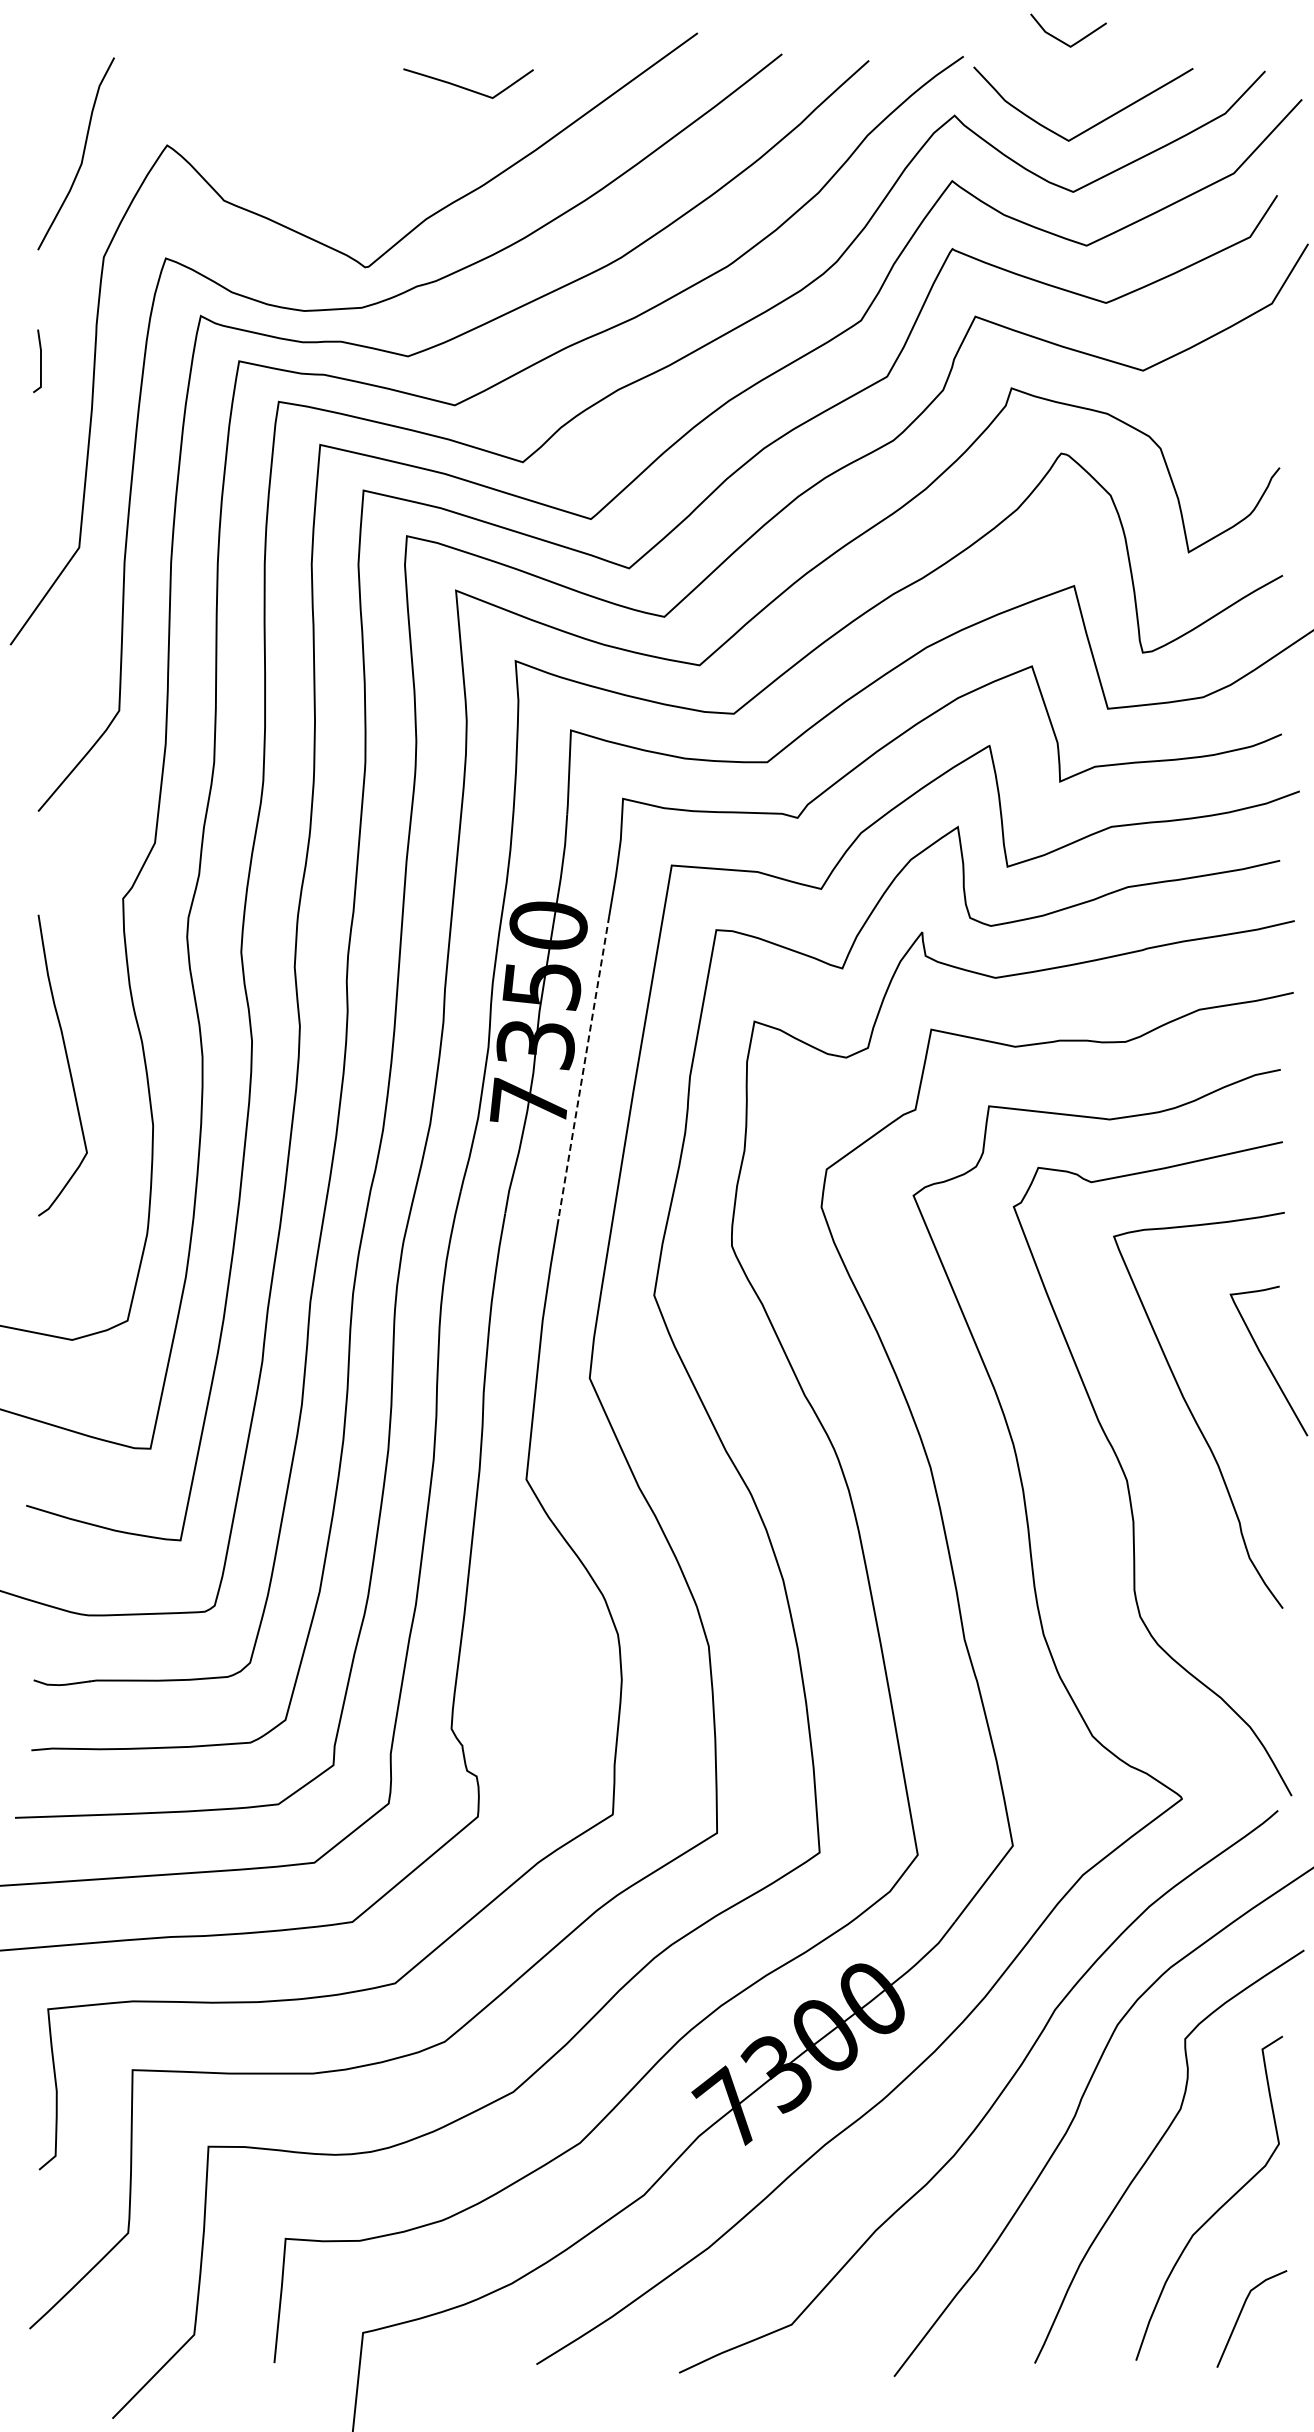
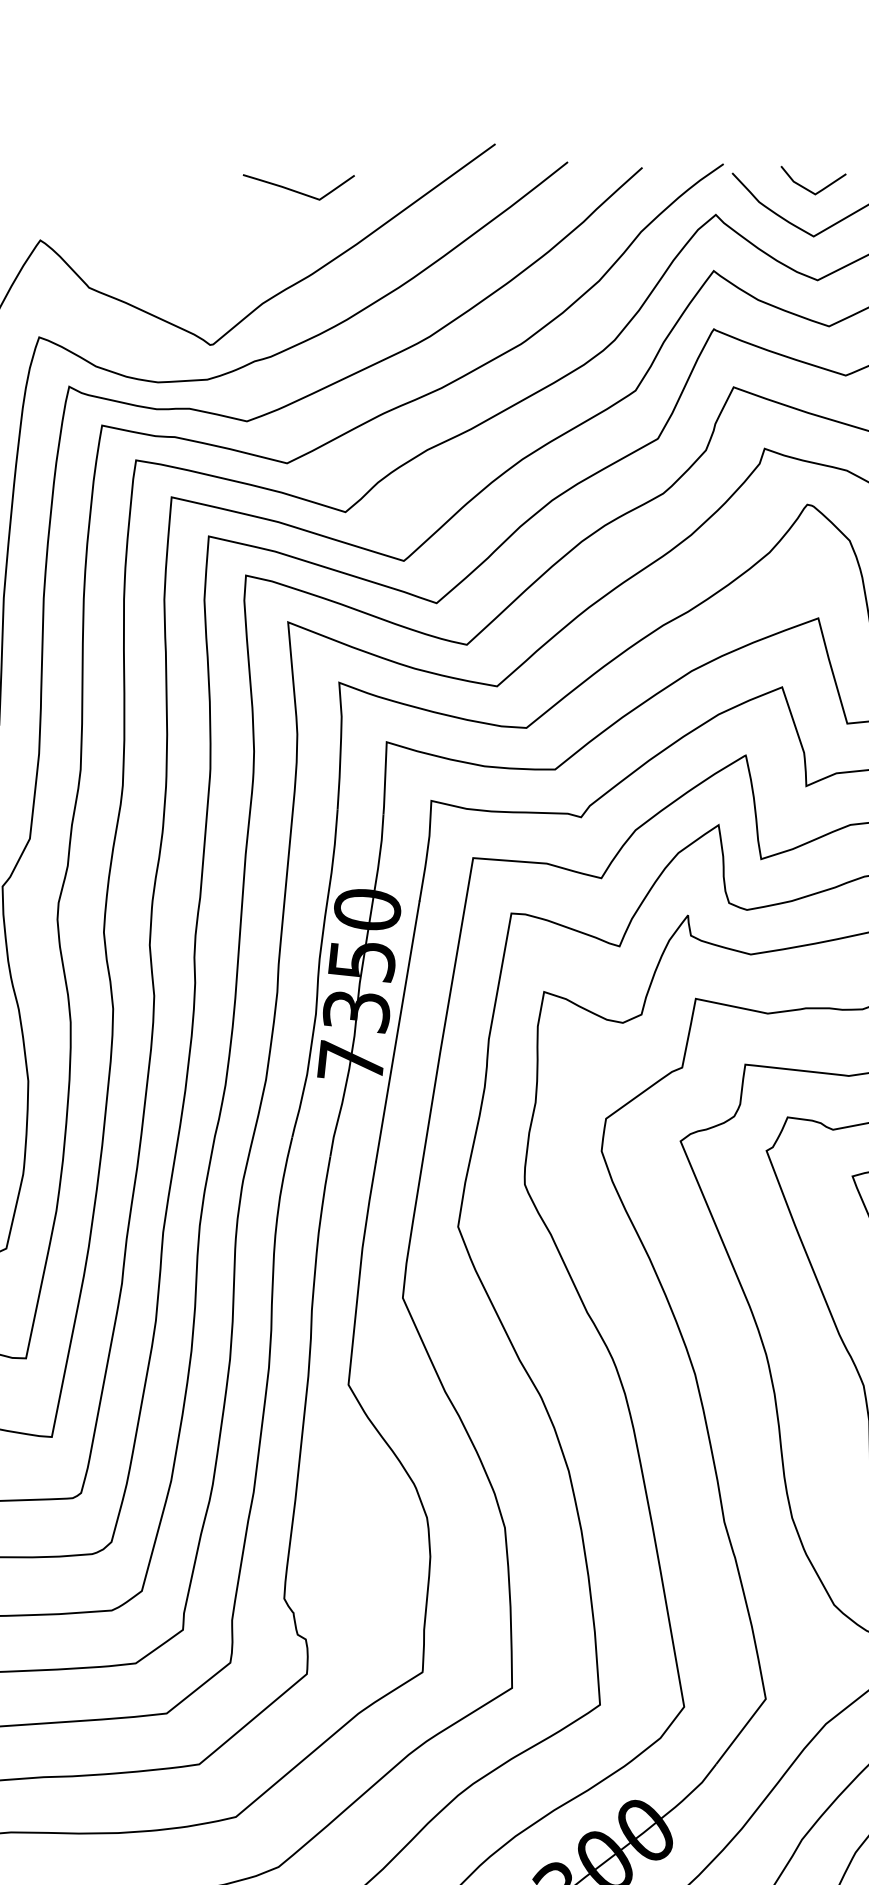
line: (1062, 40) -> (808, 188), moved
line: (583, 1067) -> (397, 1031), dashed -> solid

